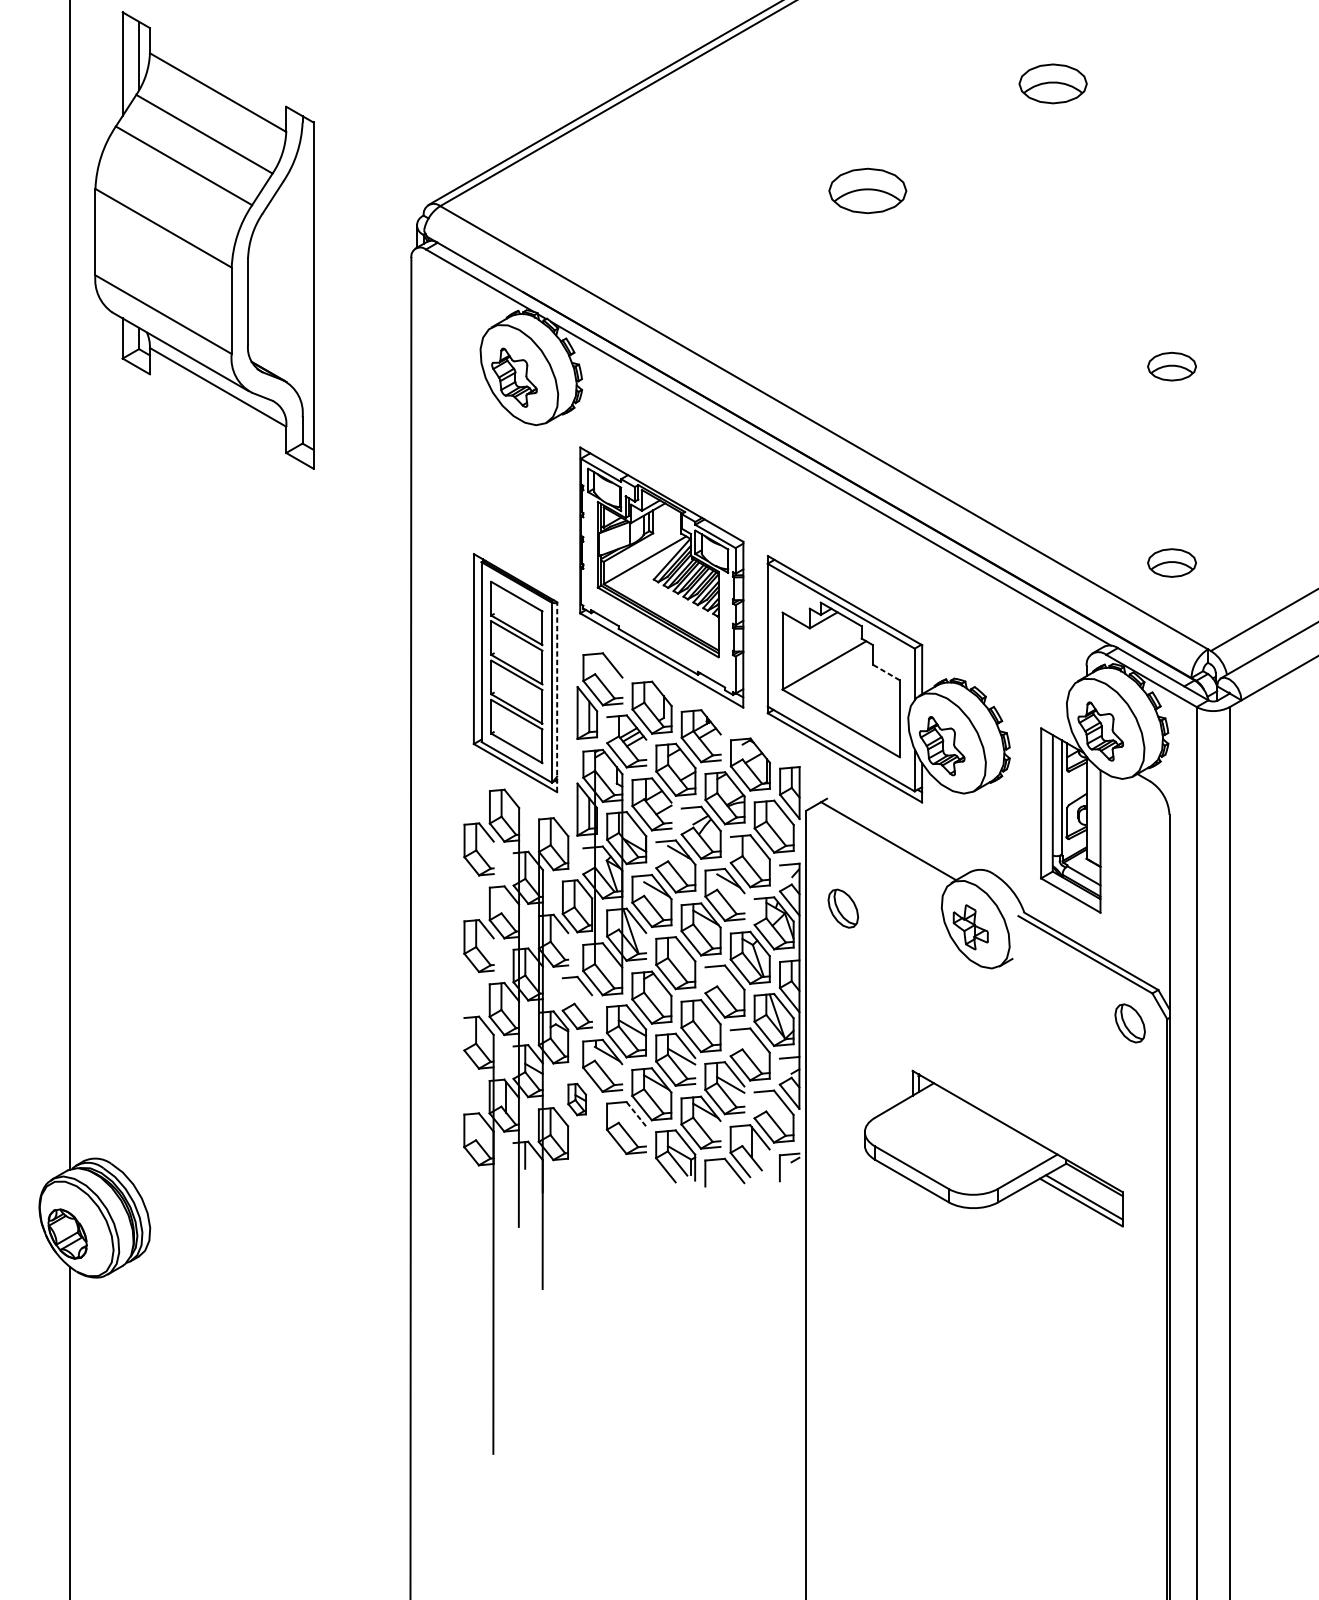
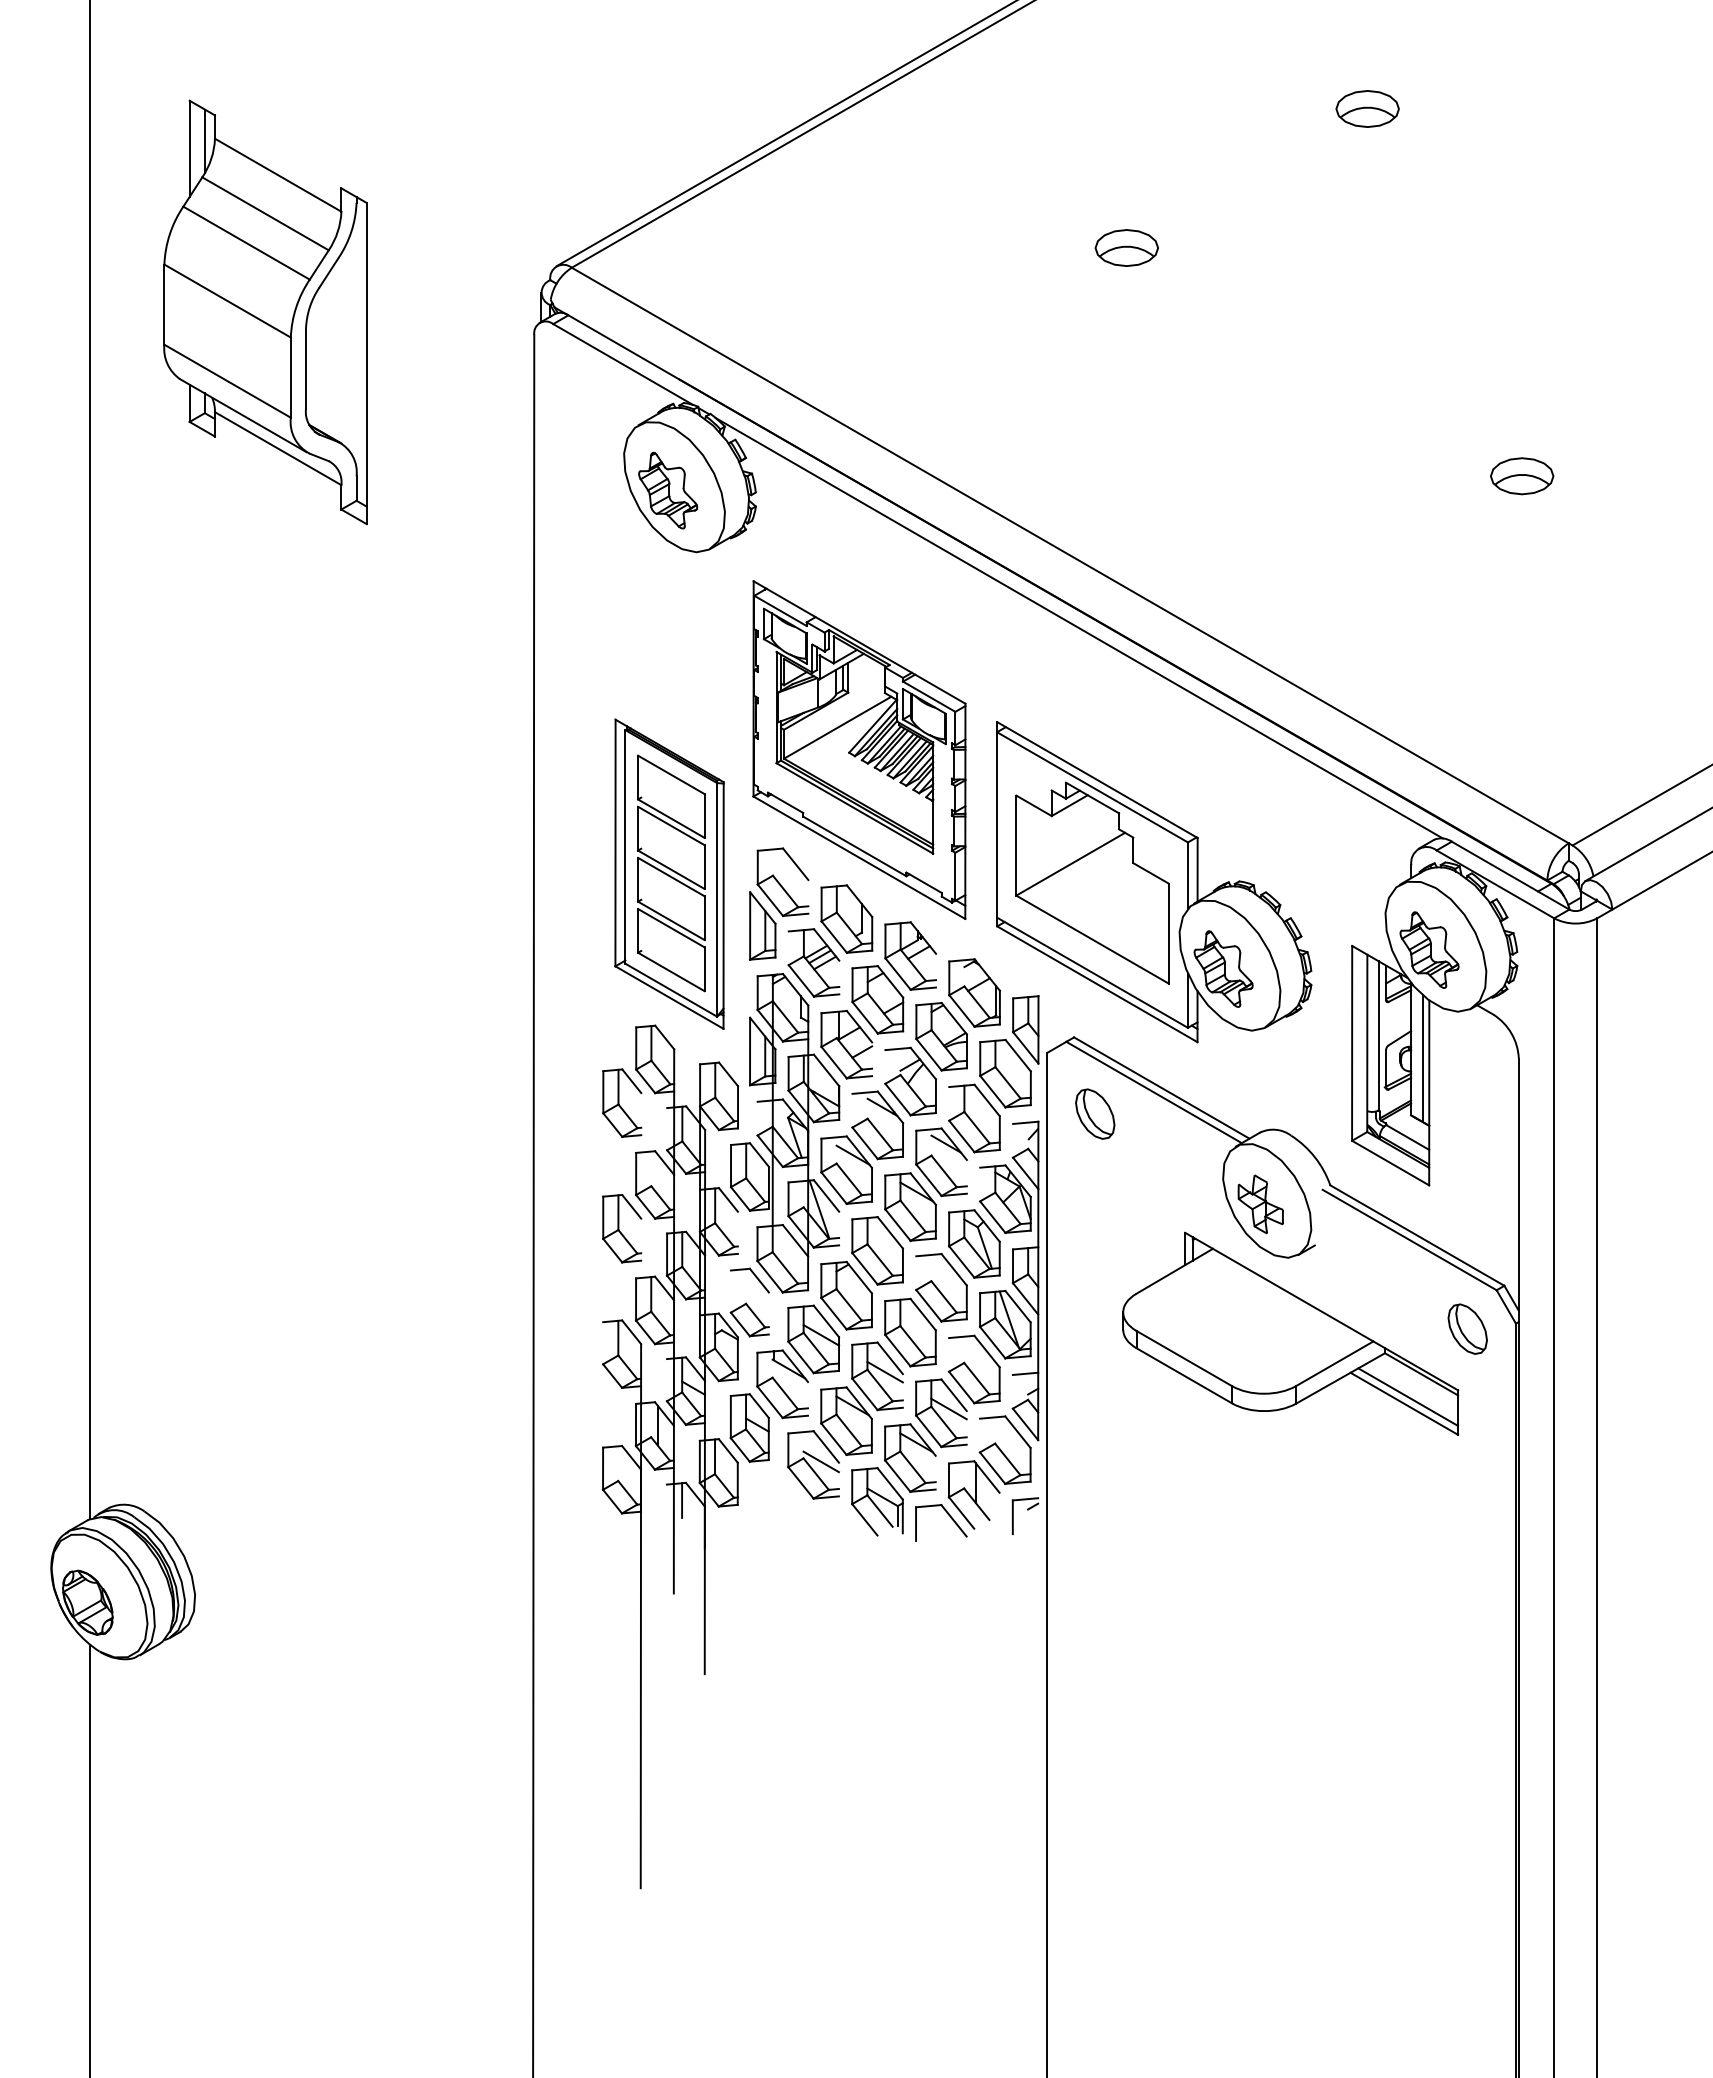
part: (1052, 83) -> (1367, 108), size x0.71
part: (867, 190) -> (1126, 247), size x0.62
part: (204, 240) -> (265, 312), size x0.71
part: (1172, 563) -> (1522, 731), removed
line: (885, 672) -> (1150, 873), dashed -> solid
line: (557, 697) -> (723, 905), dashed -> solid
line: (1095, 815) -> (1422, 1058), added
line: (894, 837) -> (1161, 1087), added
part: (843, 908) -> (1095, 1113), moved
part: (577, 1099) -> (749, 1427), size x1.67
line: (636, 1113) -> (826, 1446), dashed -> solid
line: (631, 1125) -> (820, 1461), added
part: (993, 1148) -> (1290, 1333), moved

